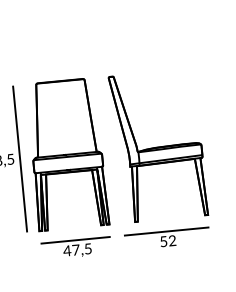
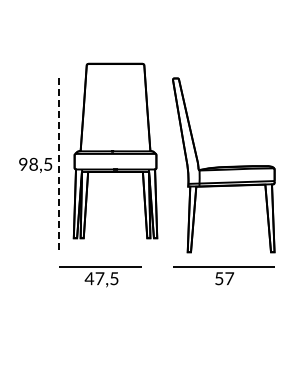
part: (67, 154) -> (115, 150), moved
line: (20, 159) -> (59, 165), solid -> dashed
text: (172, 240) -> (229, 278), 52 -> 57
part: (76, 248) -> (100, 276), moved

